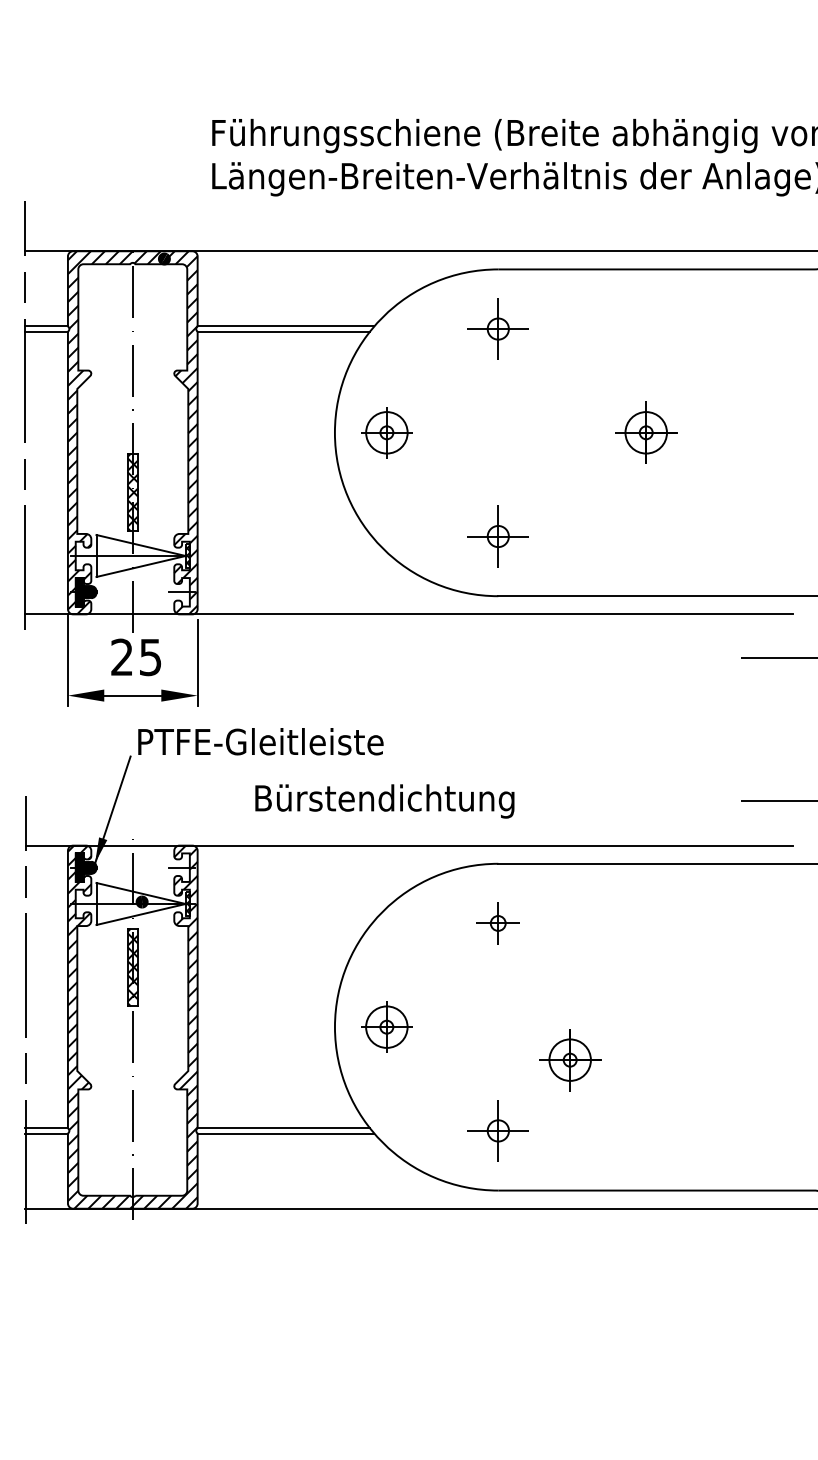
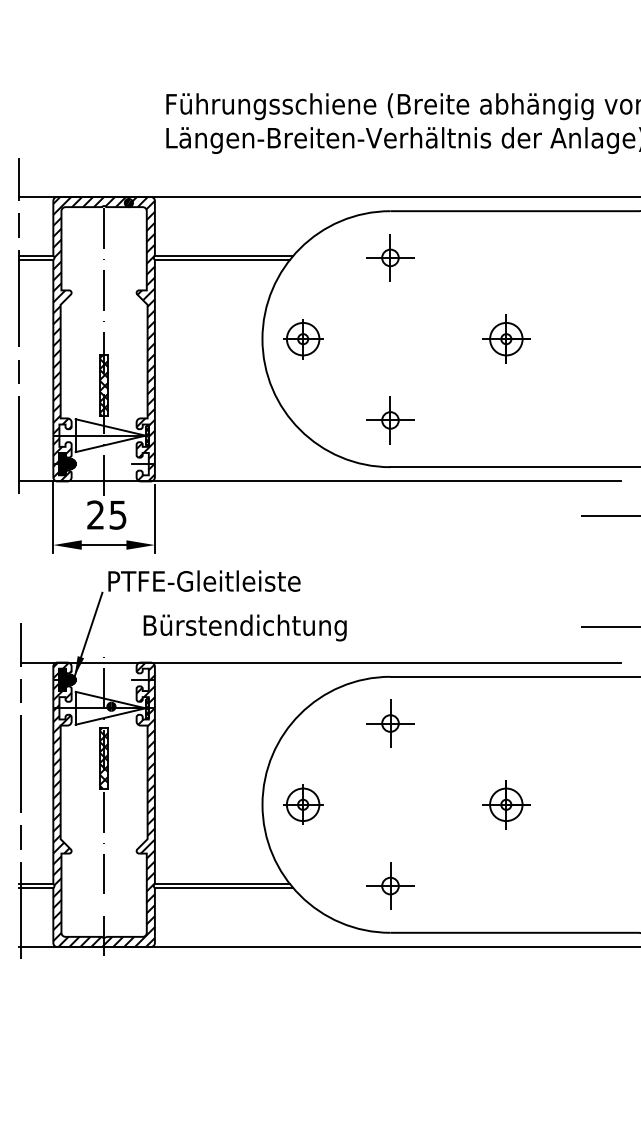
text: (384, 801) -> (244, 628), moved
part: (497, 923) -> (389, 723), size x1.43
part: (570, 1060) -> (506, 805), moved

